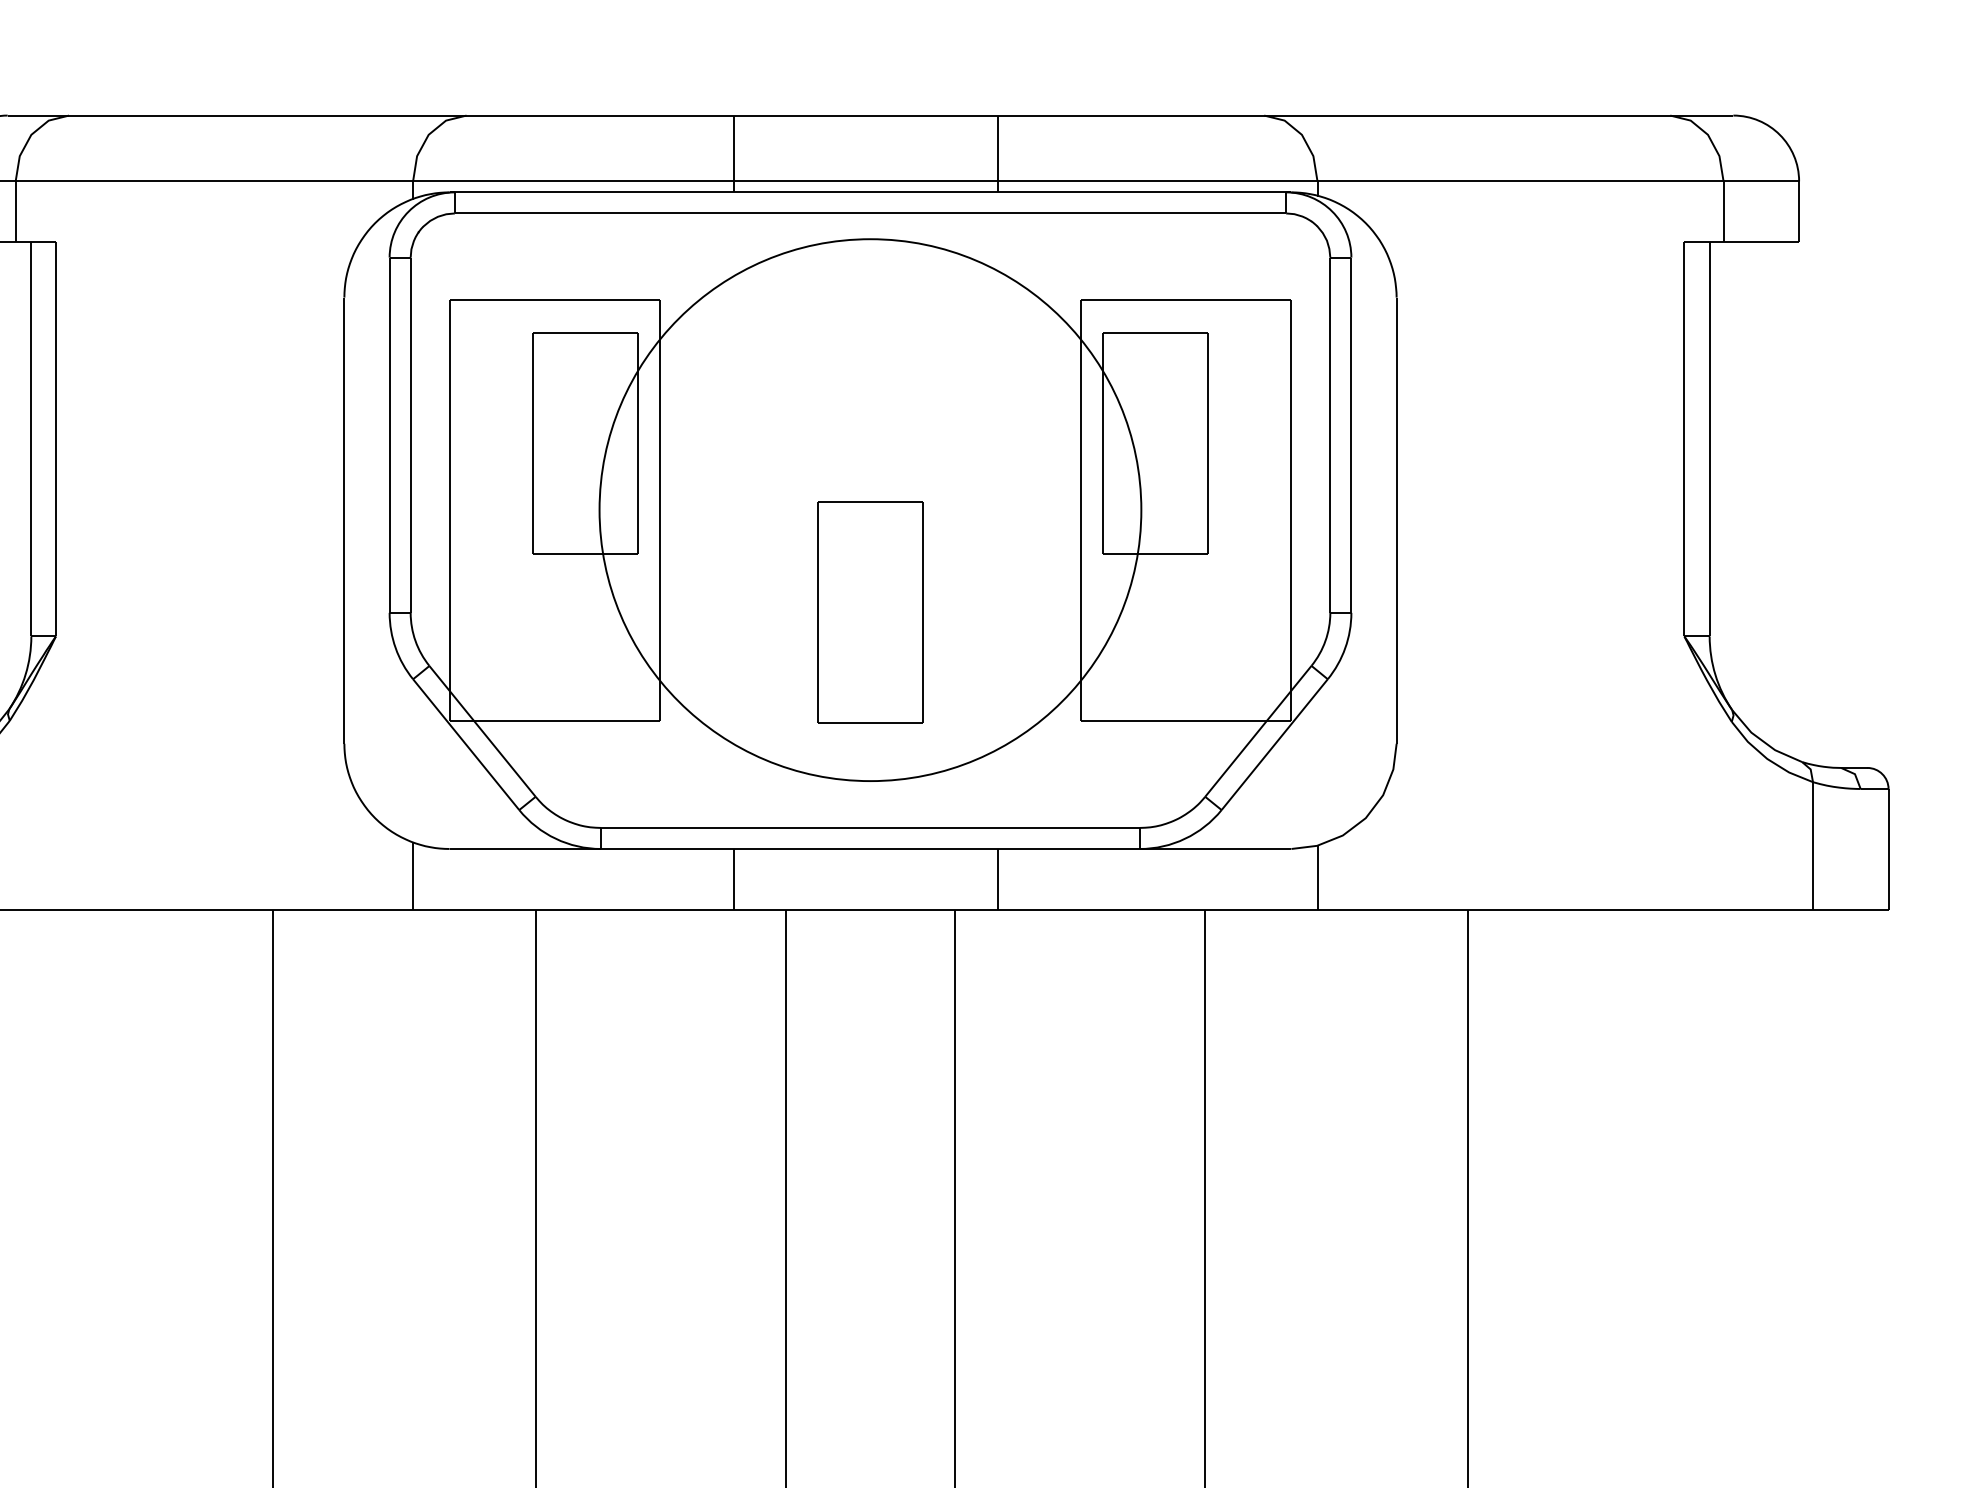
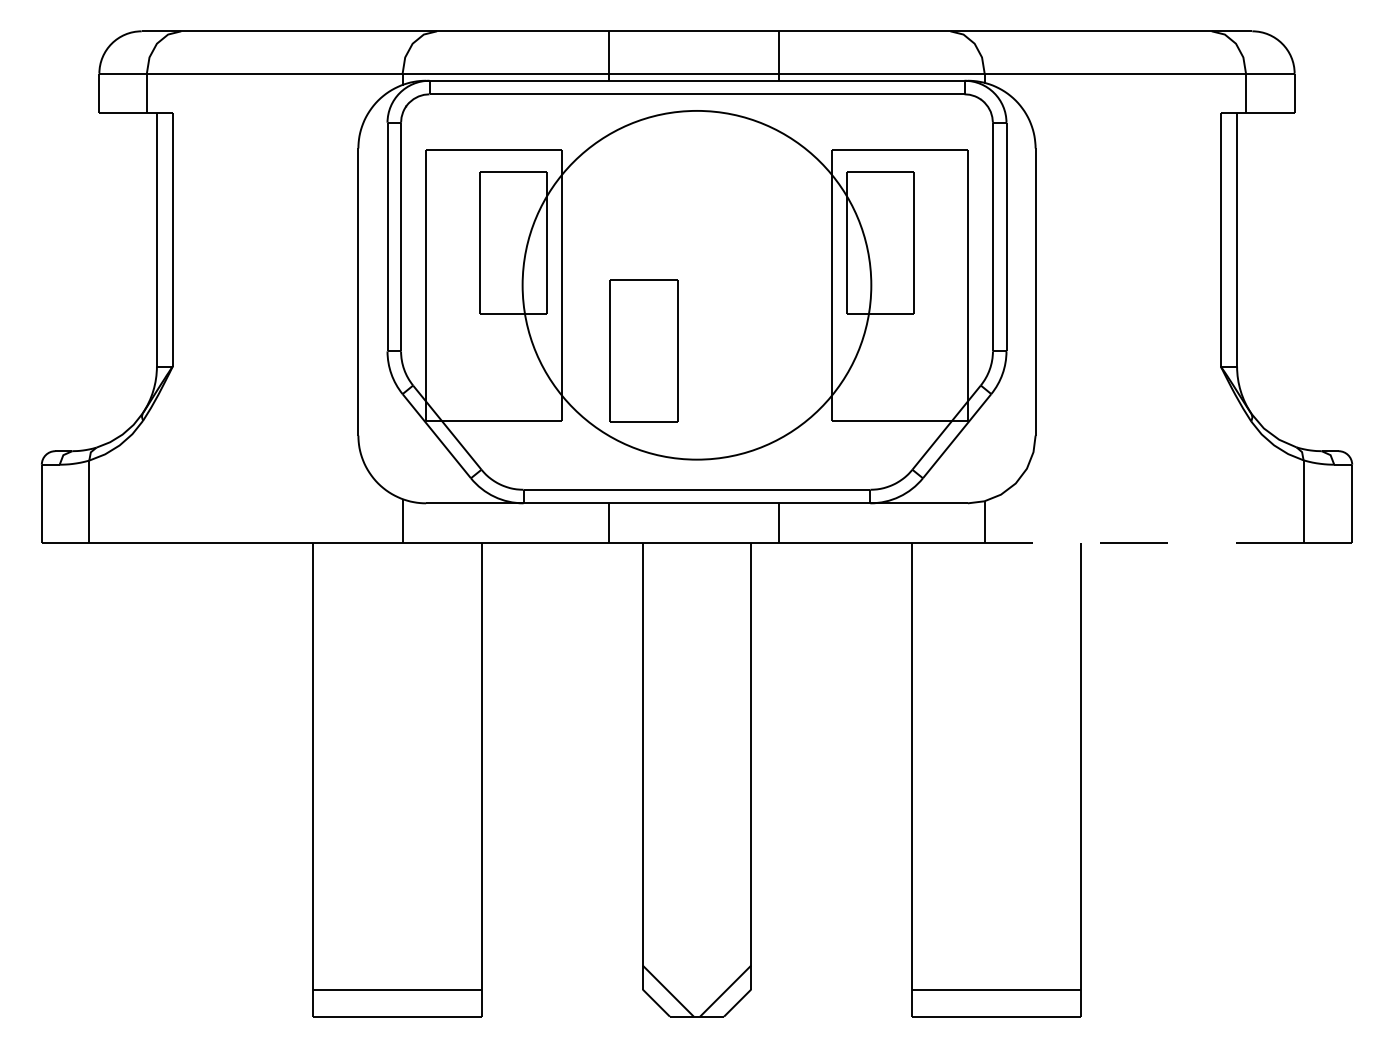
part: (869, 611) -> (643, 350), moved
line: (1564, 909) -> (1143, 542), solid -> dashed

